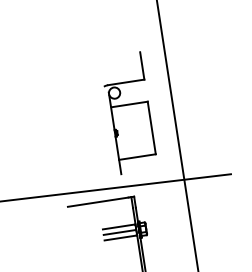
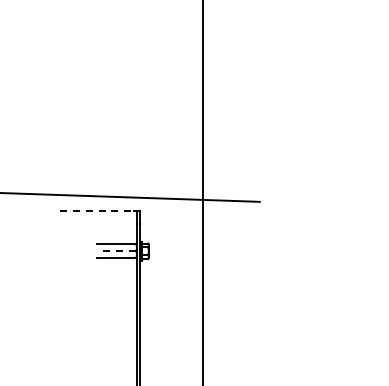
part: (129, 113) -> (149, 110), removed
line: (98, 201) -> (96, 210), solid -> dashed
line: (119, 232) -> (116, 250), solid -> dashed

